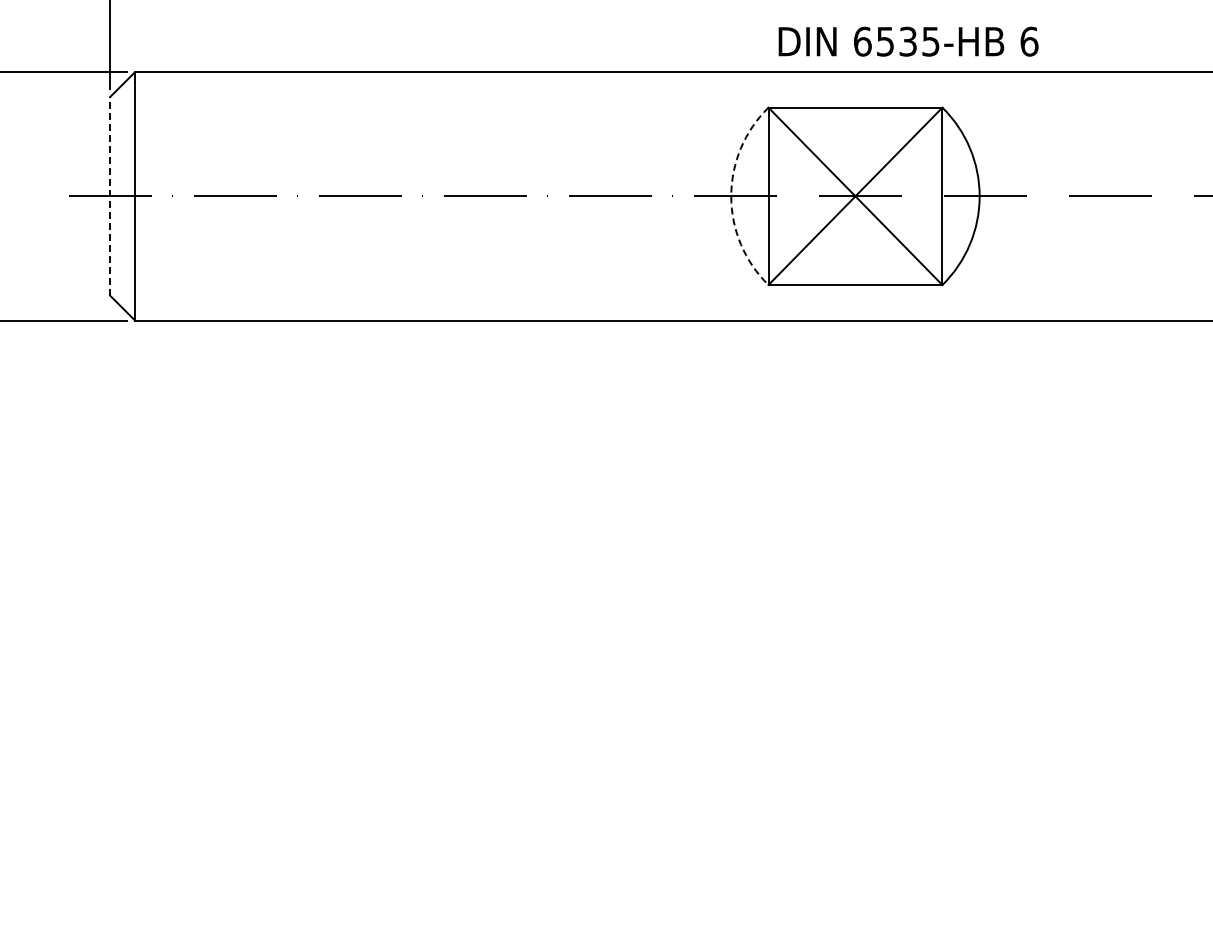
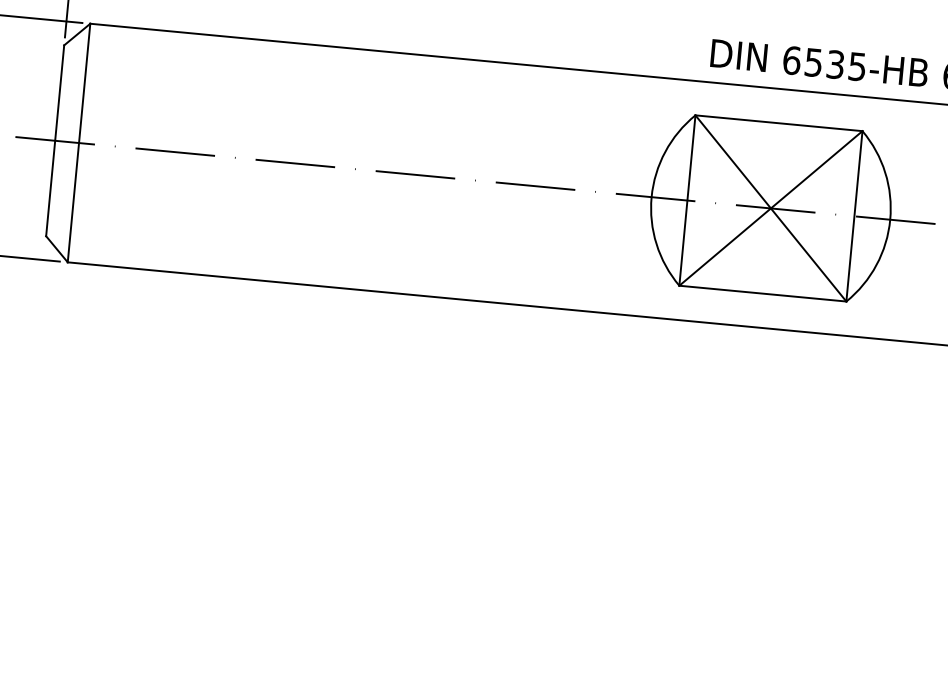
line: (110, 195) -> (55, 139), dashed -> solid
arc: (731, 196) -> (651, 197), dashed -> solid

